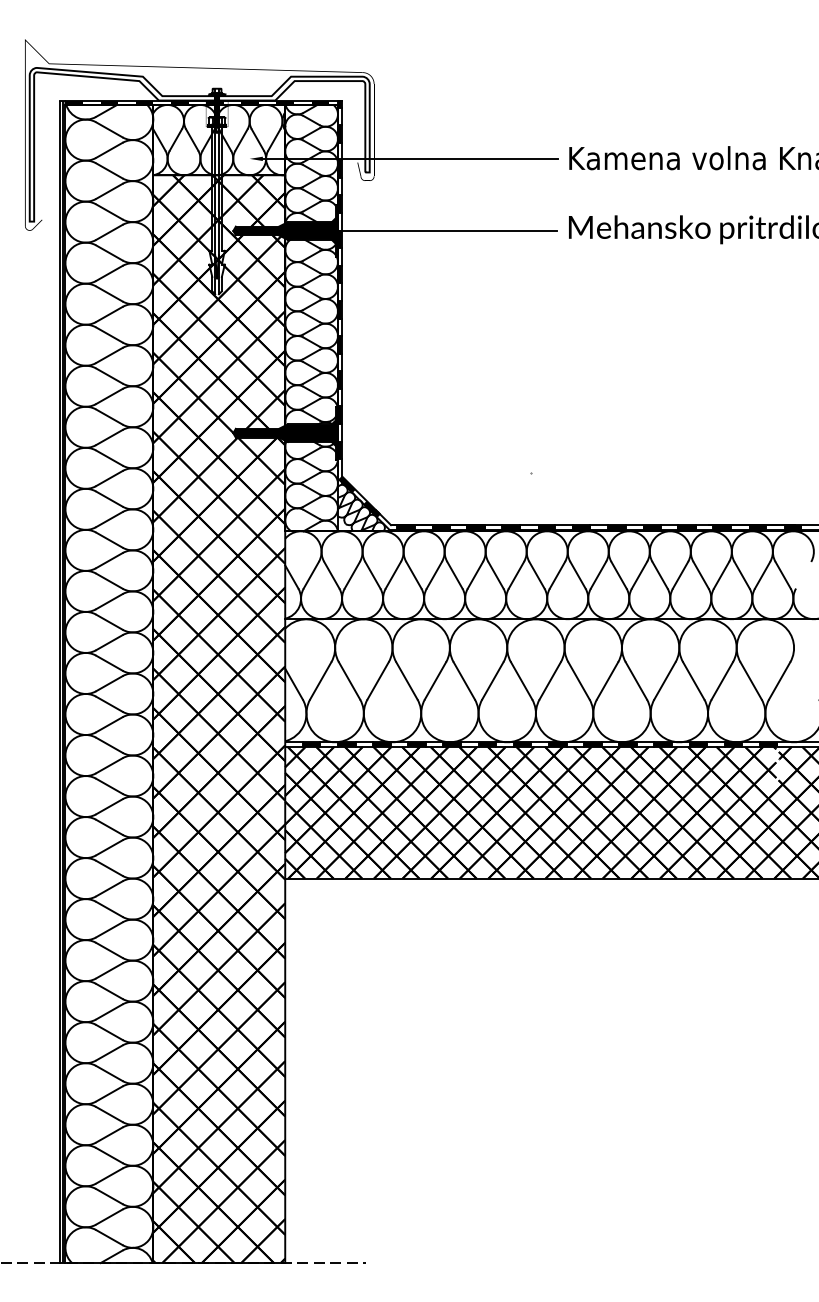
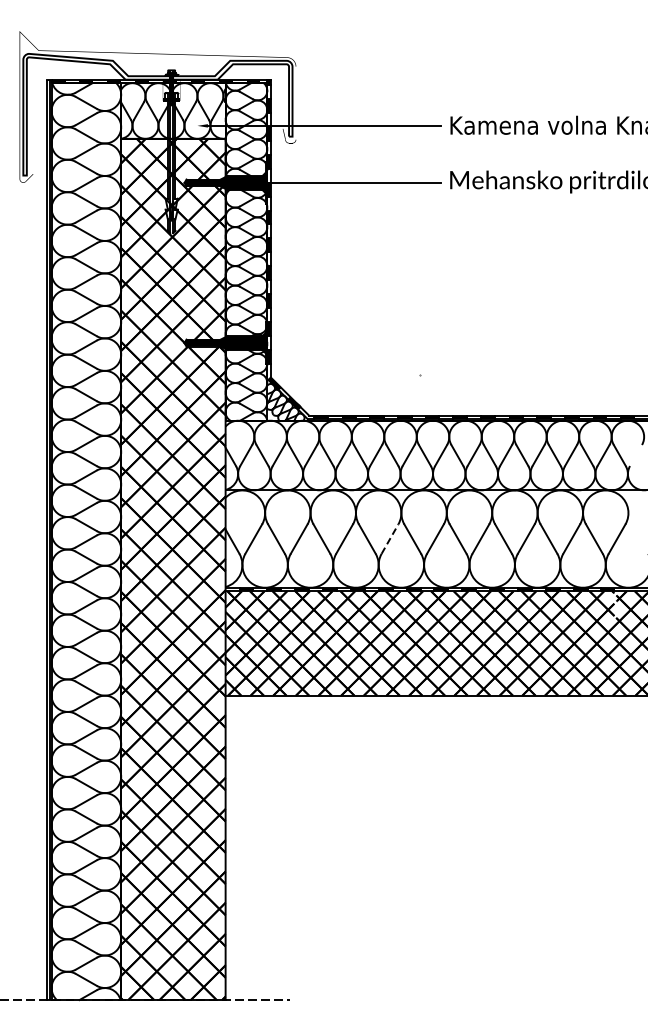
line: (493, 681) -> (390, 539), solid -> dashed

